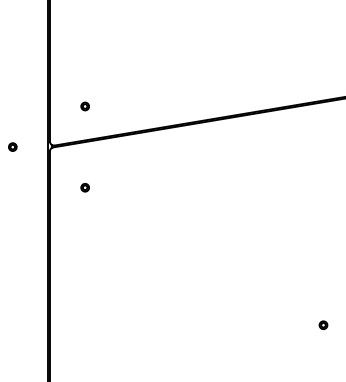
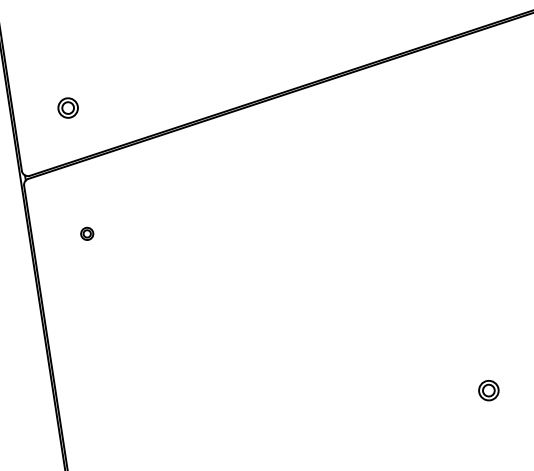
part: (84, 106) -> (66, 108), size x1.6
part: (323, 324) -> (488, 389), size x1.6

